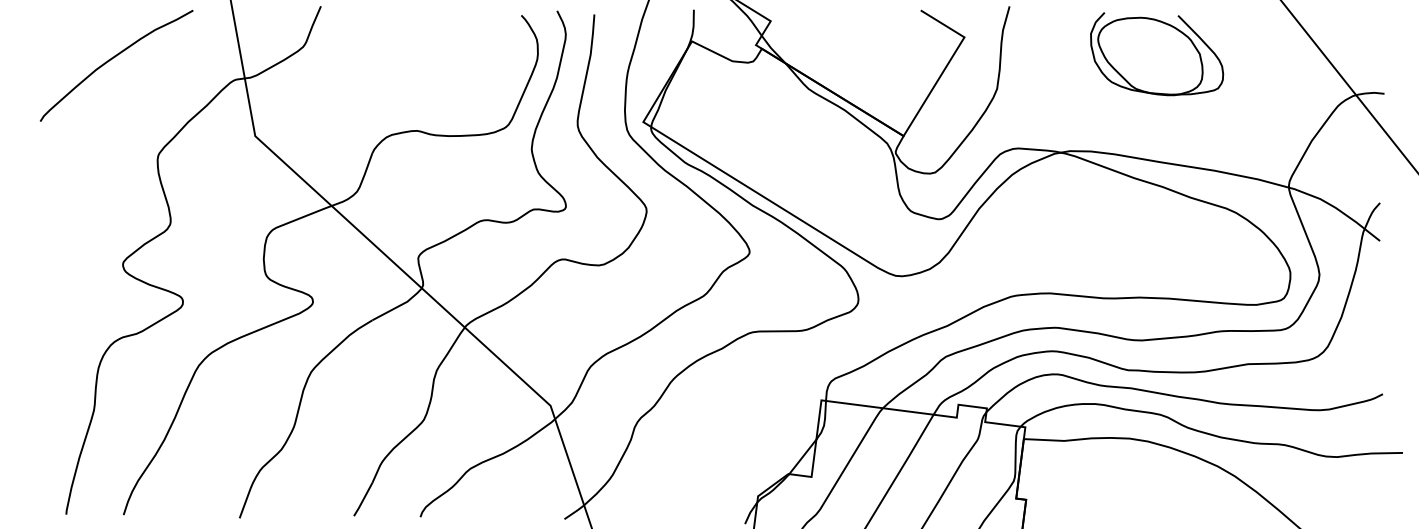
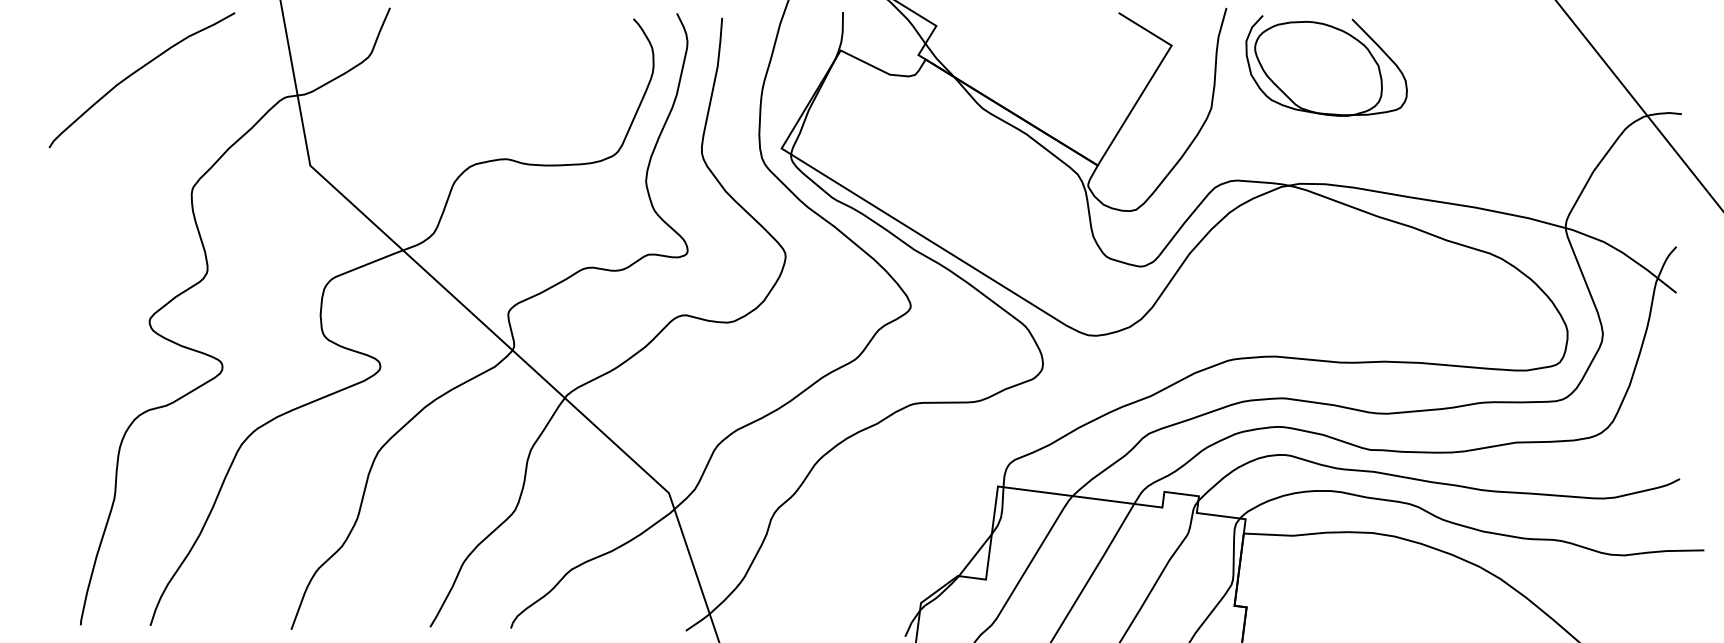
part: (1156, 53) -> (1326, 65), moved

